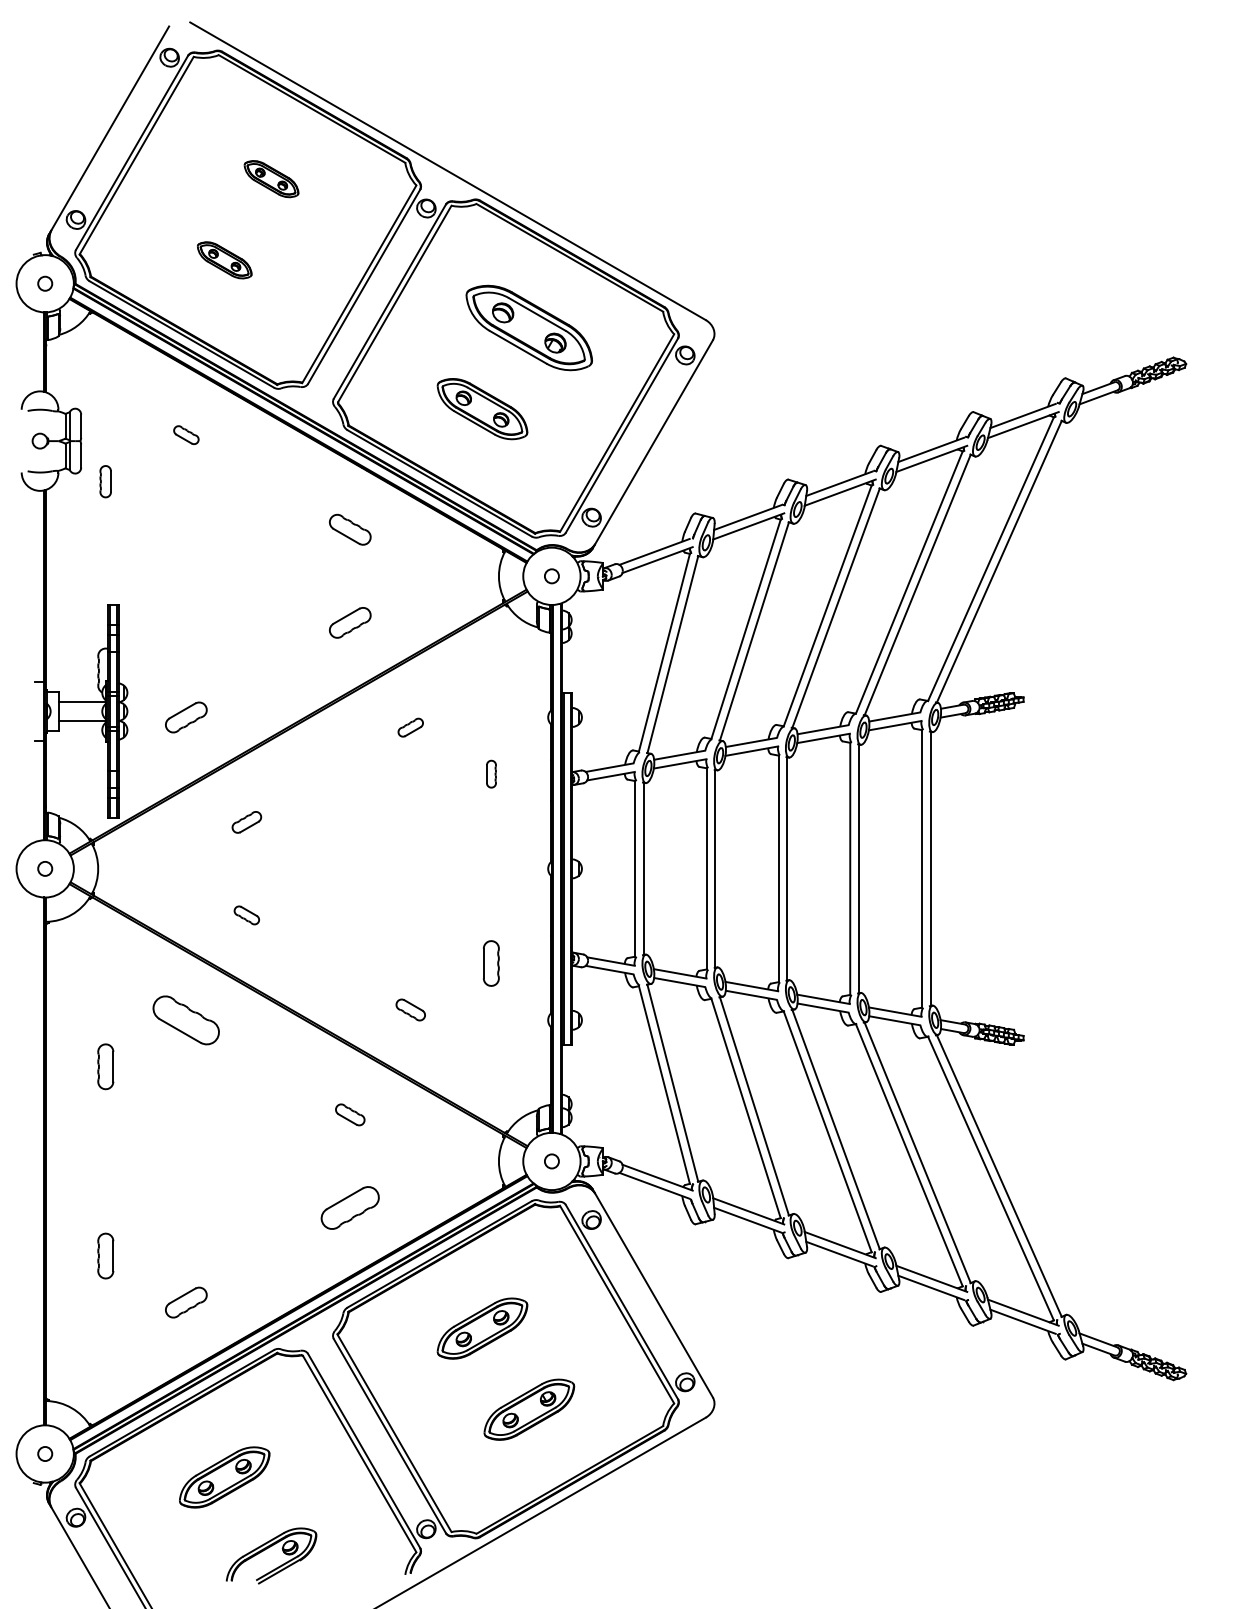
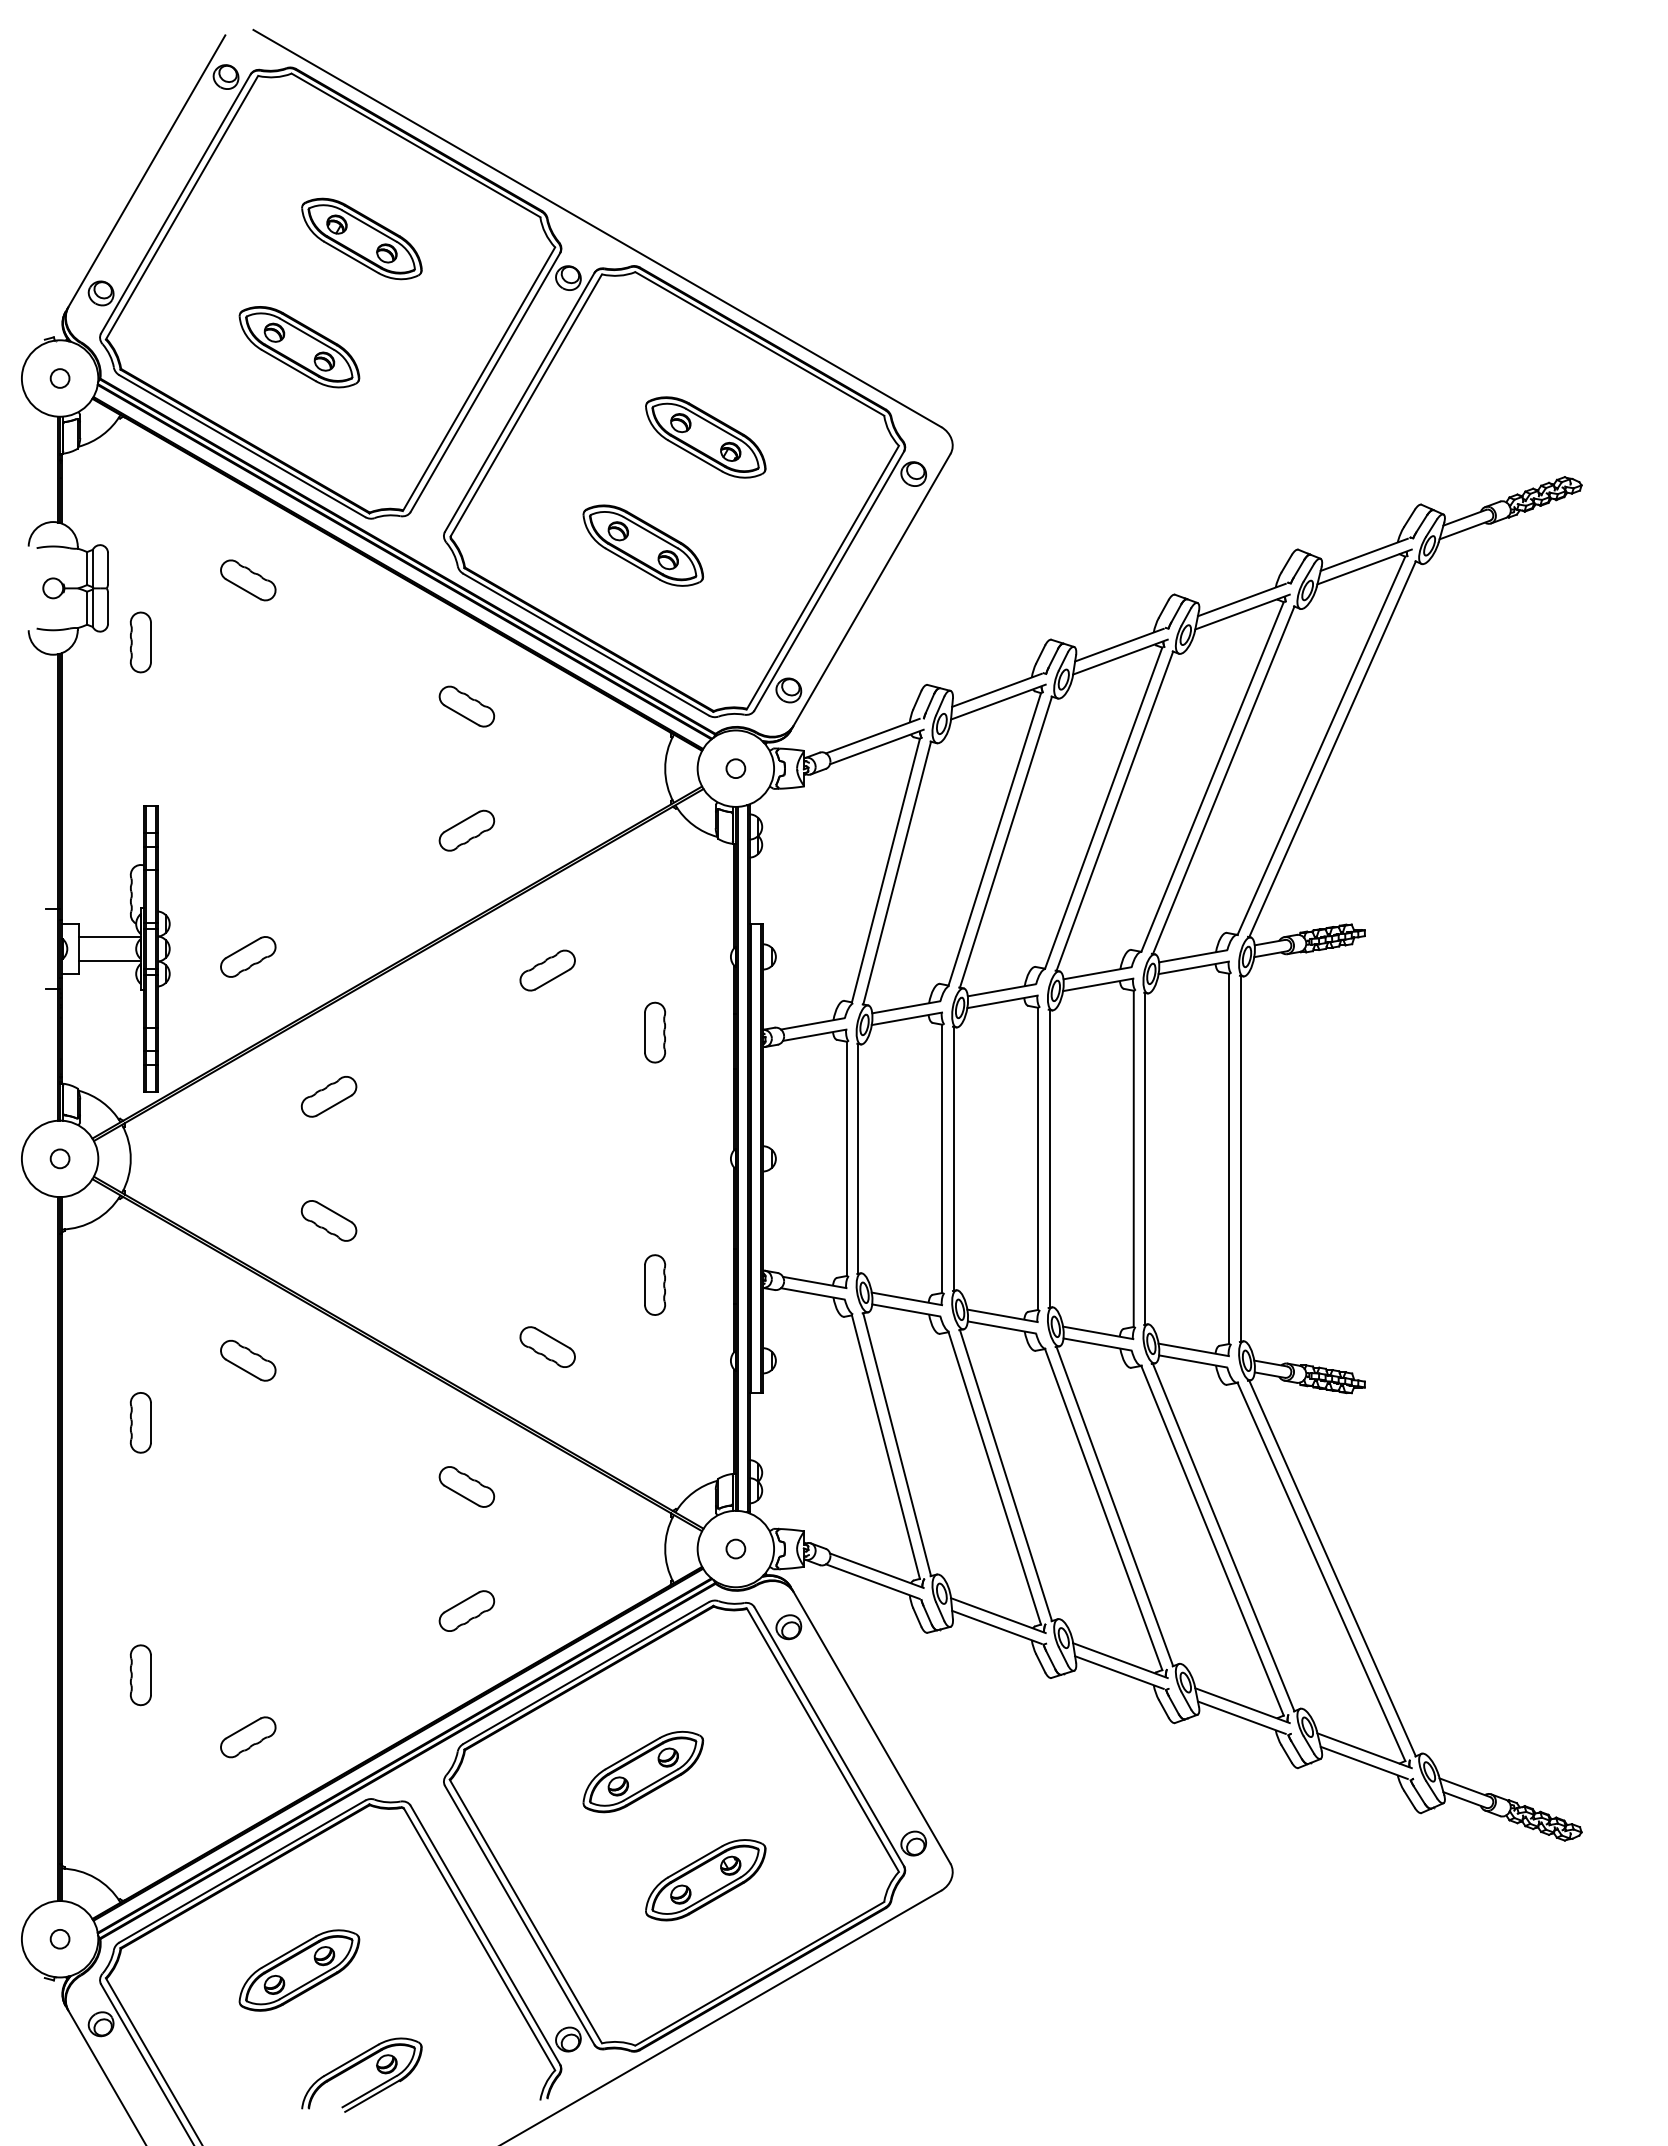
part: (271, 178) -> (361, 238), size x1.67
part: (224, 260) -> (299, 347), size x1.67
part: (529, 328) -> (705, 437), size x0.71
part: (186, 435) -> (248, 580), size x1.67
part: (105, 481) -> (140, 642), size x1.43
part: (410, 727) -> (547, 970), size x1.67
part: (491, 774) -> (655, 1032), size x1.67
part: (246, 822) -> (328, 1096), size x1.43
part: (246, 915) -> (328, 1220), size x1.67
part: (410, 1009) -> (547, 1346), size x1.43
part: (186, 1020) -> (248, 1360), size x0.62
part: (349, 1114) -> (466, 1486), size x1.43
part: (349, 1207) -> (466, 1610), size x0.71

